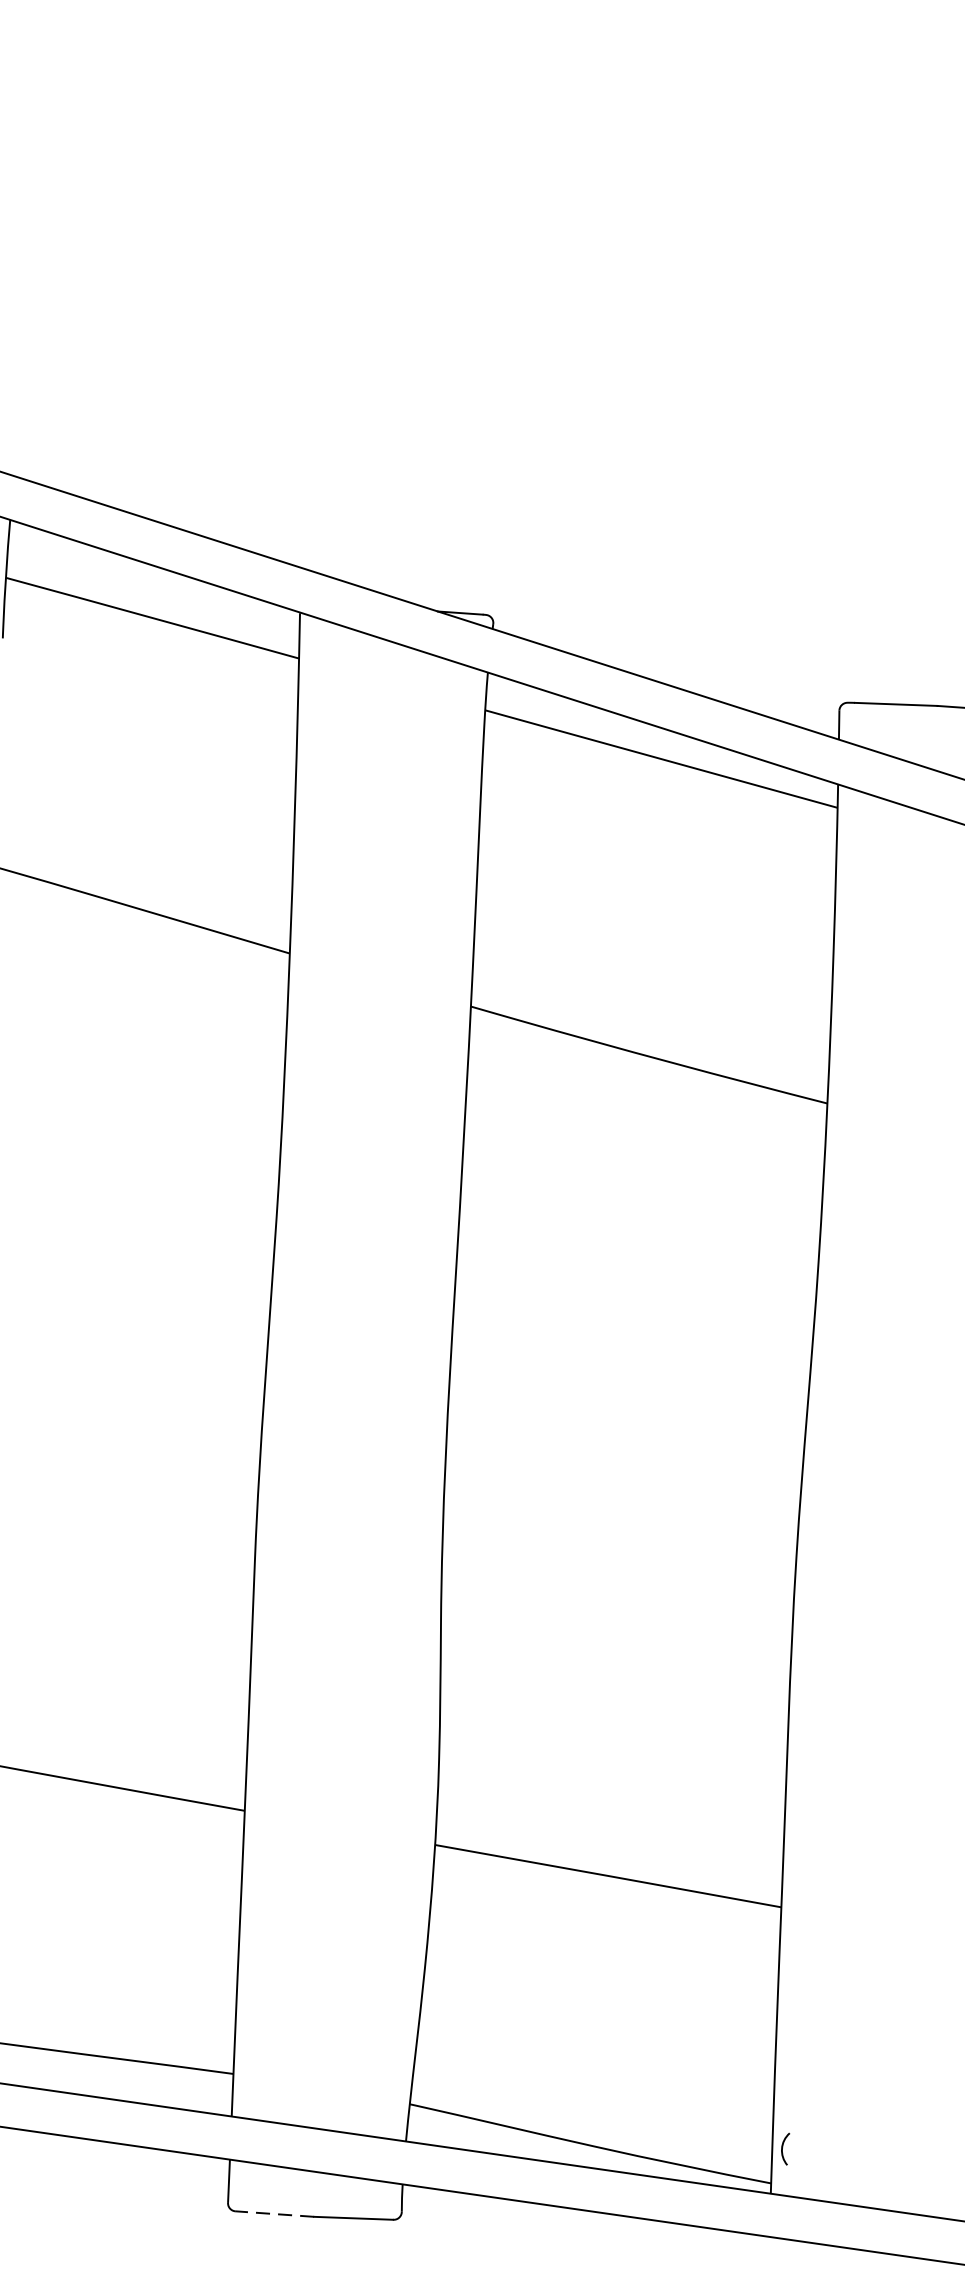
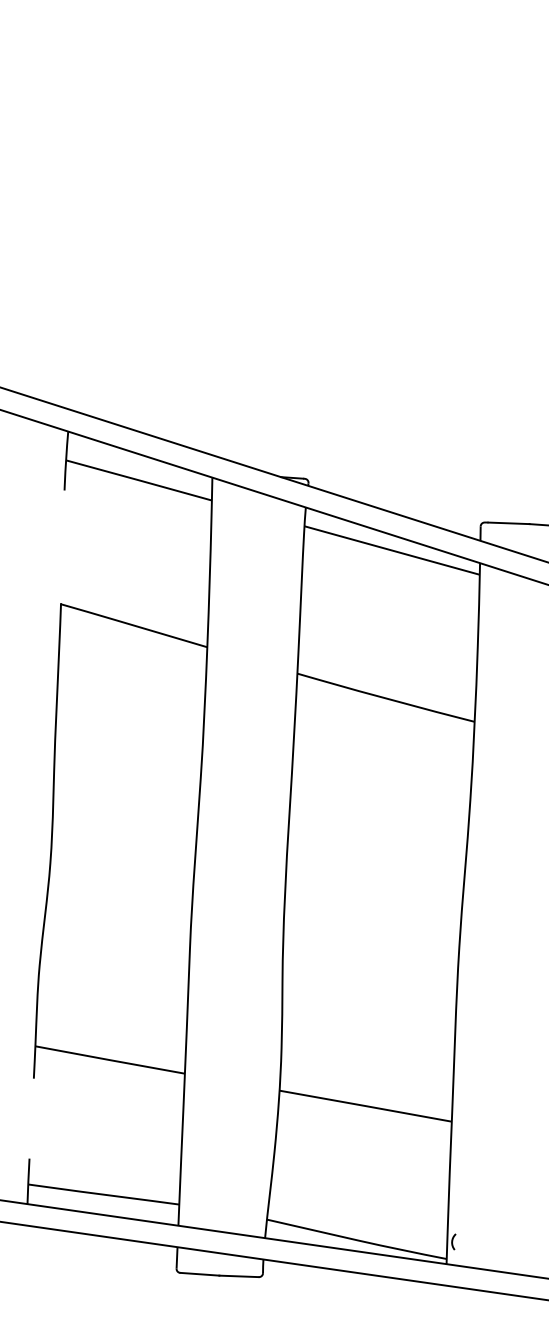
line: (274, 2214) -> (199, 1274), dashed -> solid

